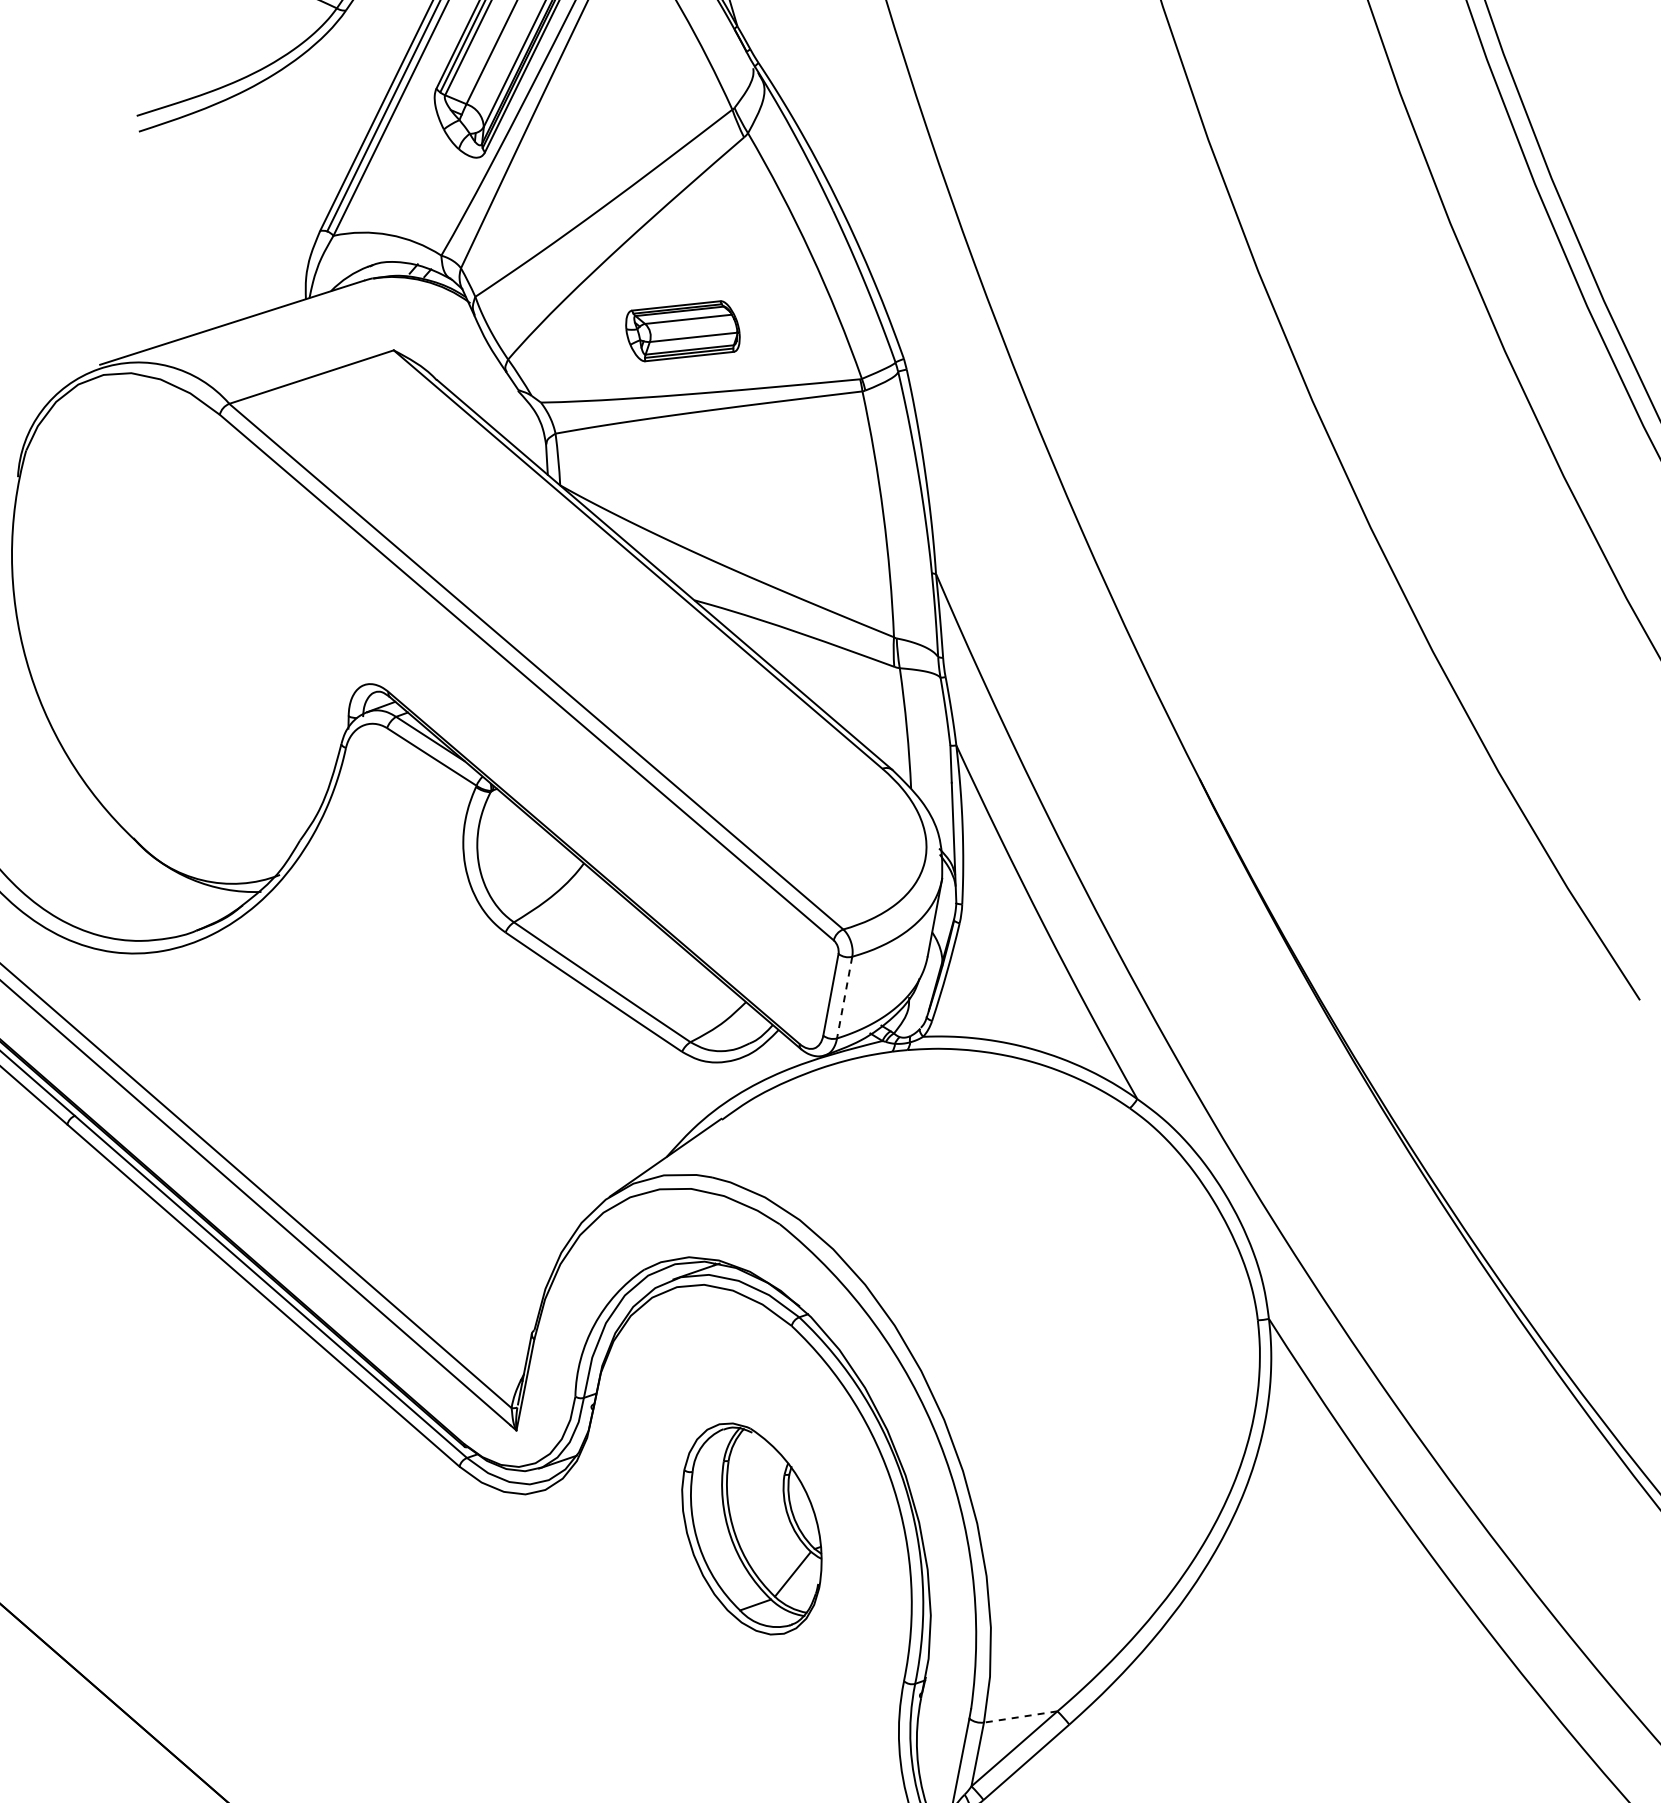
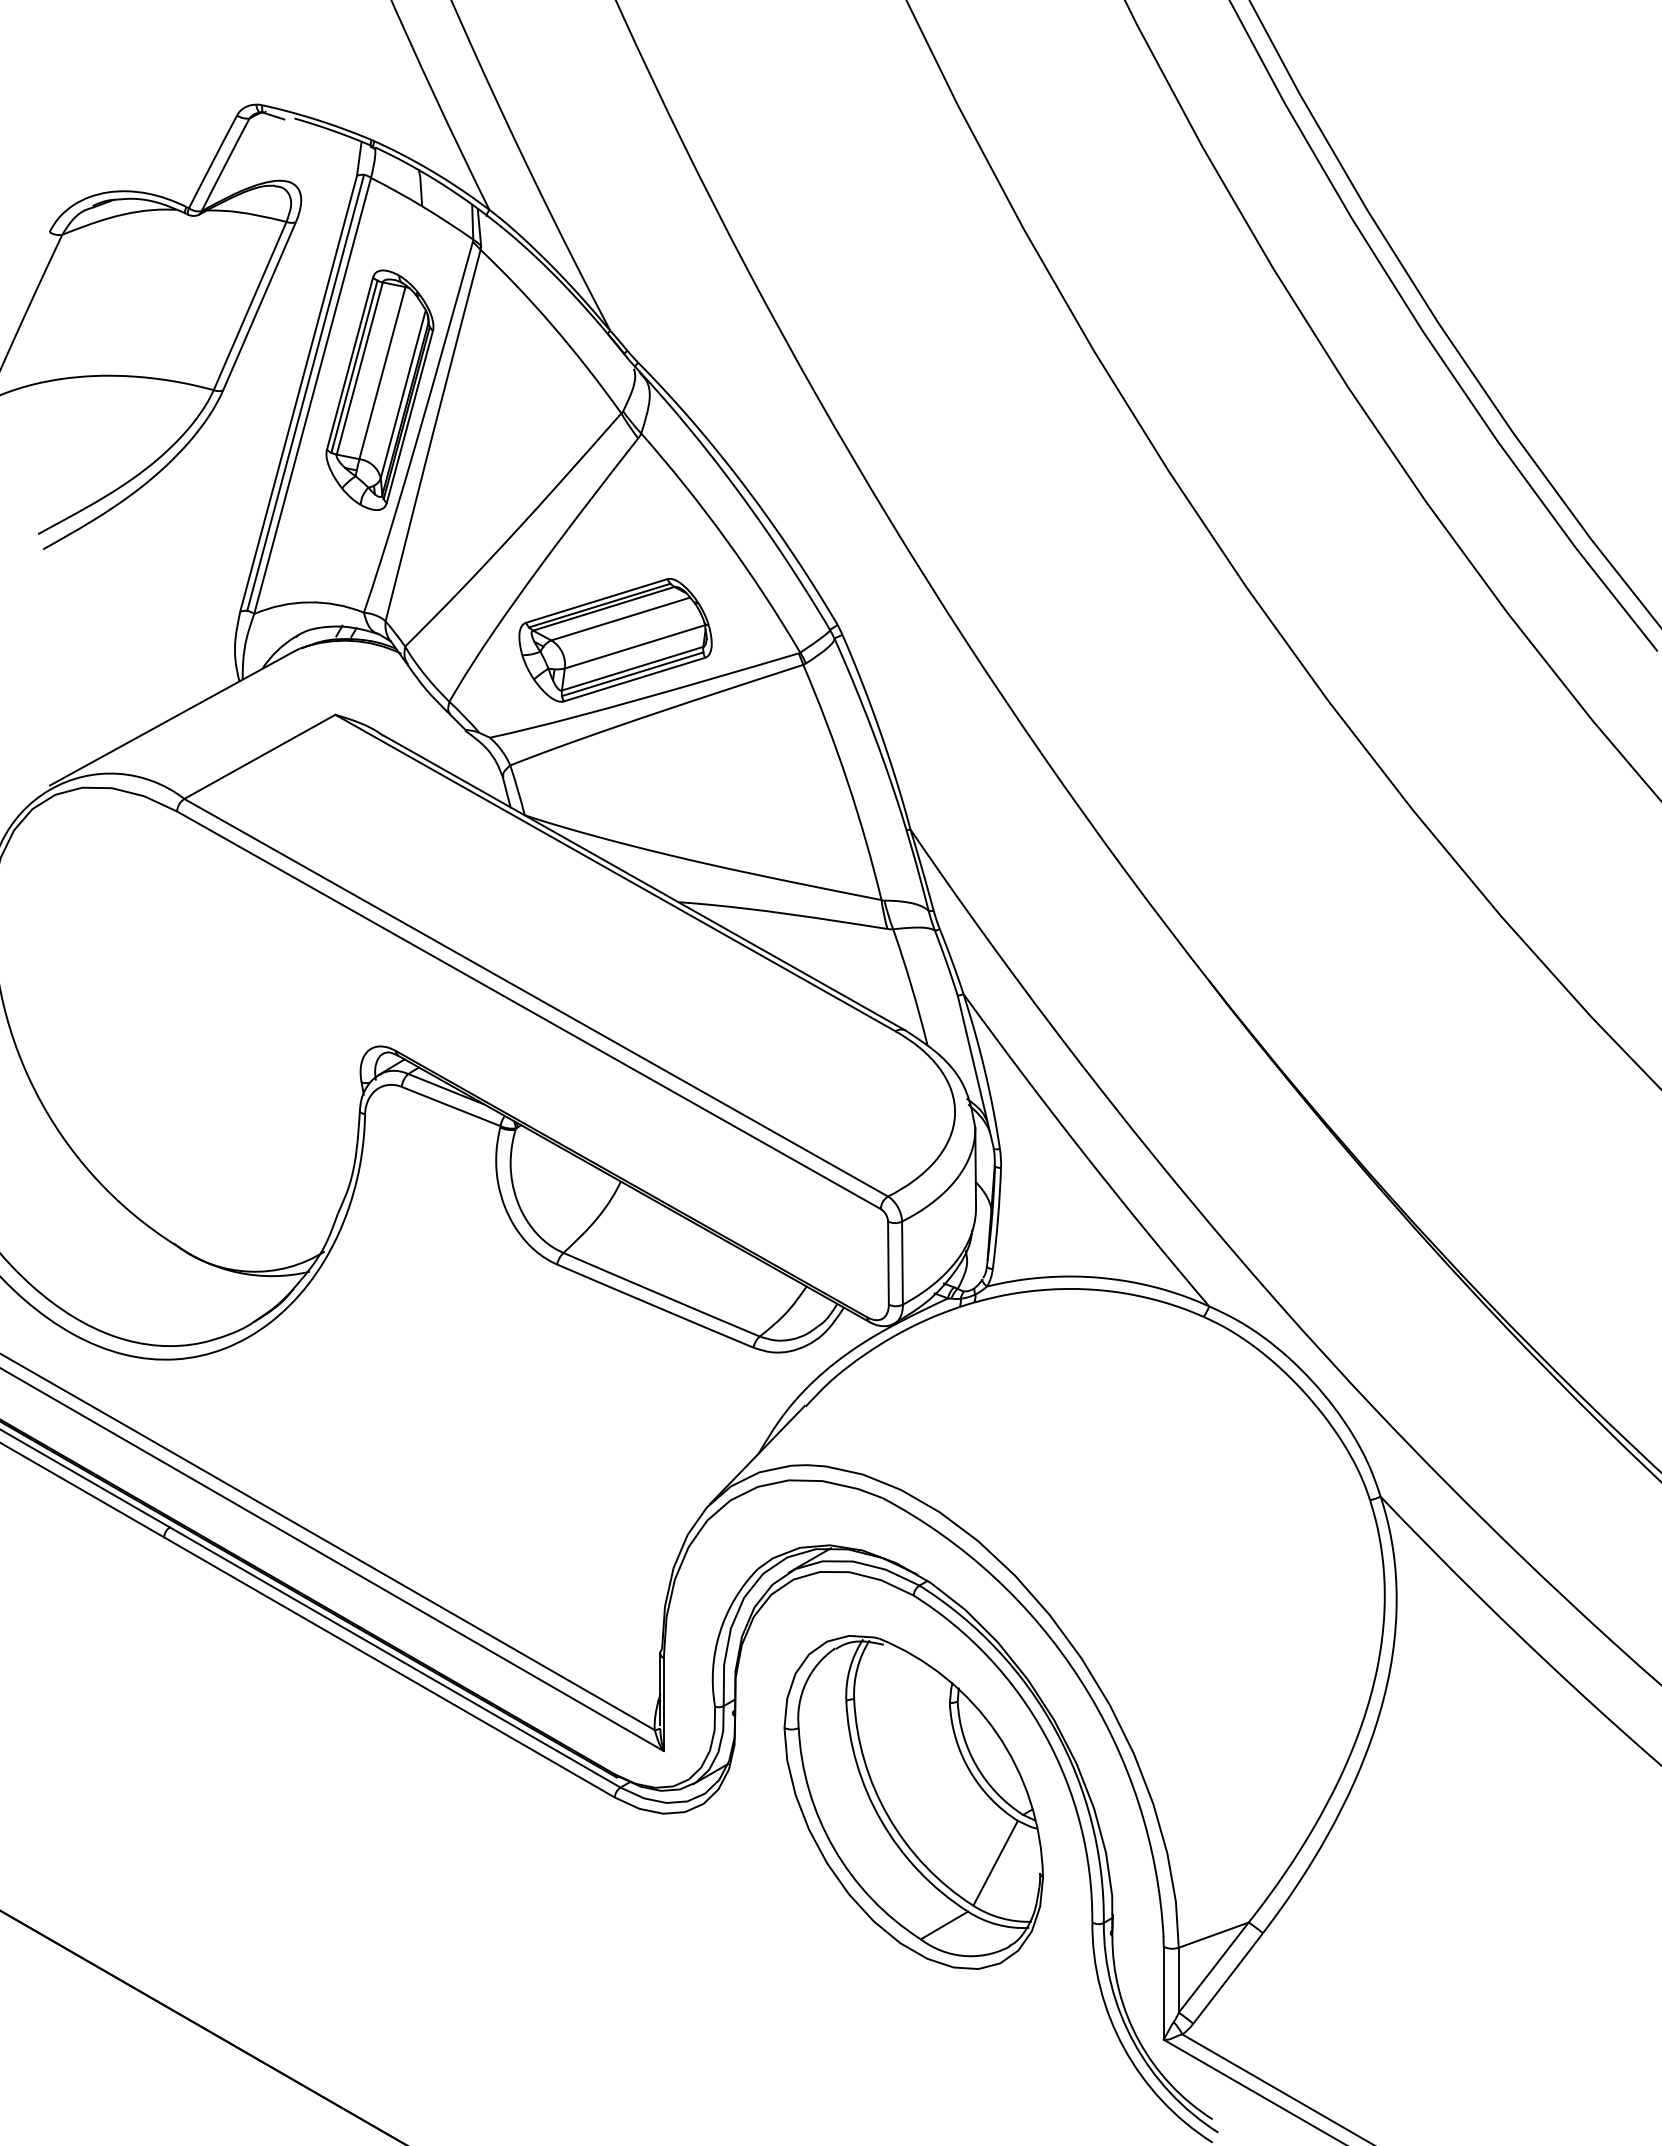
part: (682, 331) -> (615, 640), size x1.67
line: (844, 997) -> (902, 1263), dashed -> solid
part: (751, 1529) -> (913, 1802), size x1.67
line: (1020, 1717) -> (1213, 1935), dashed -> solid

